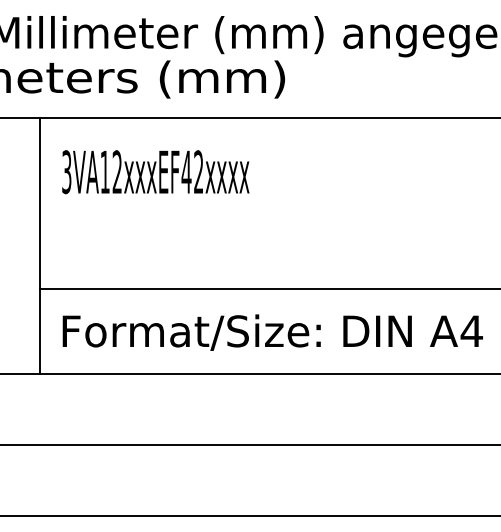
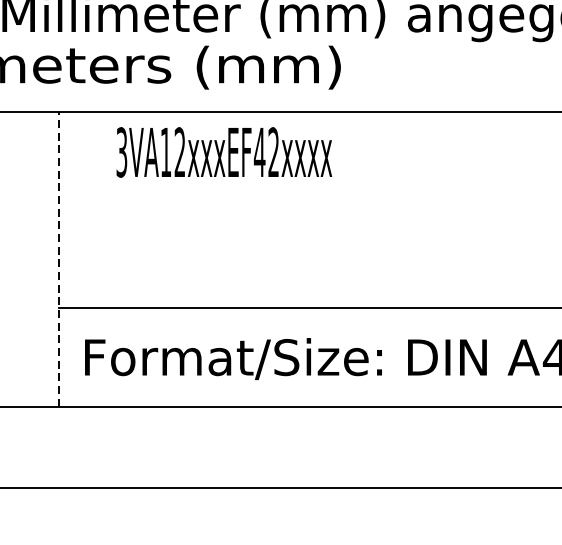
text: (155, 172) -> (223, 152), moved
line: (40, 246) -> (59, 259), solid -> dashed

